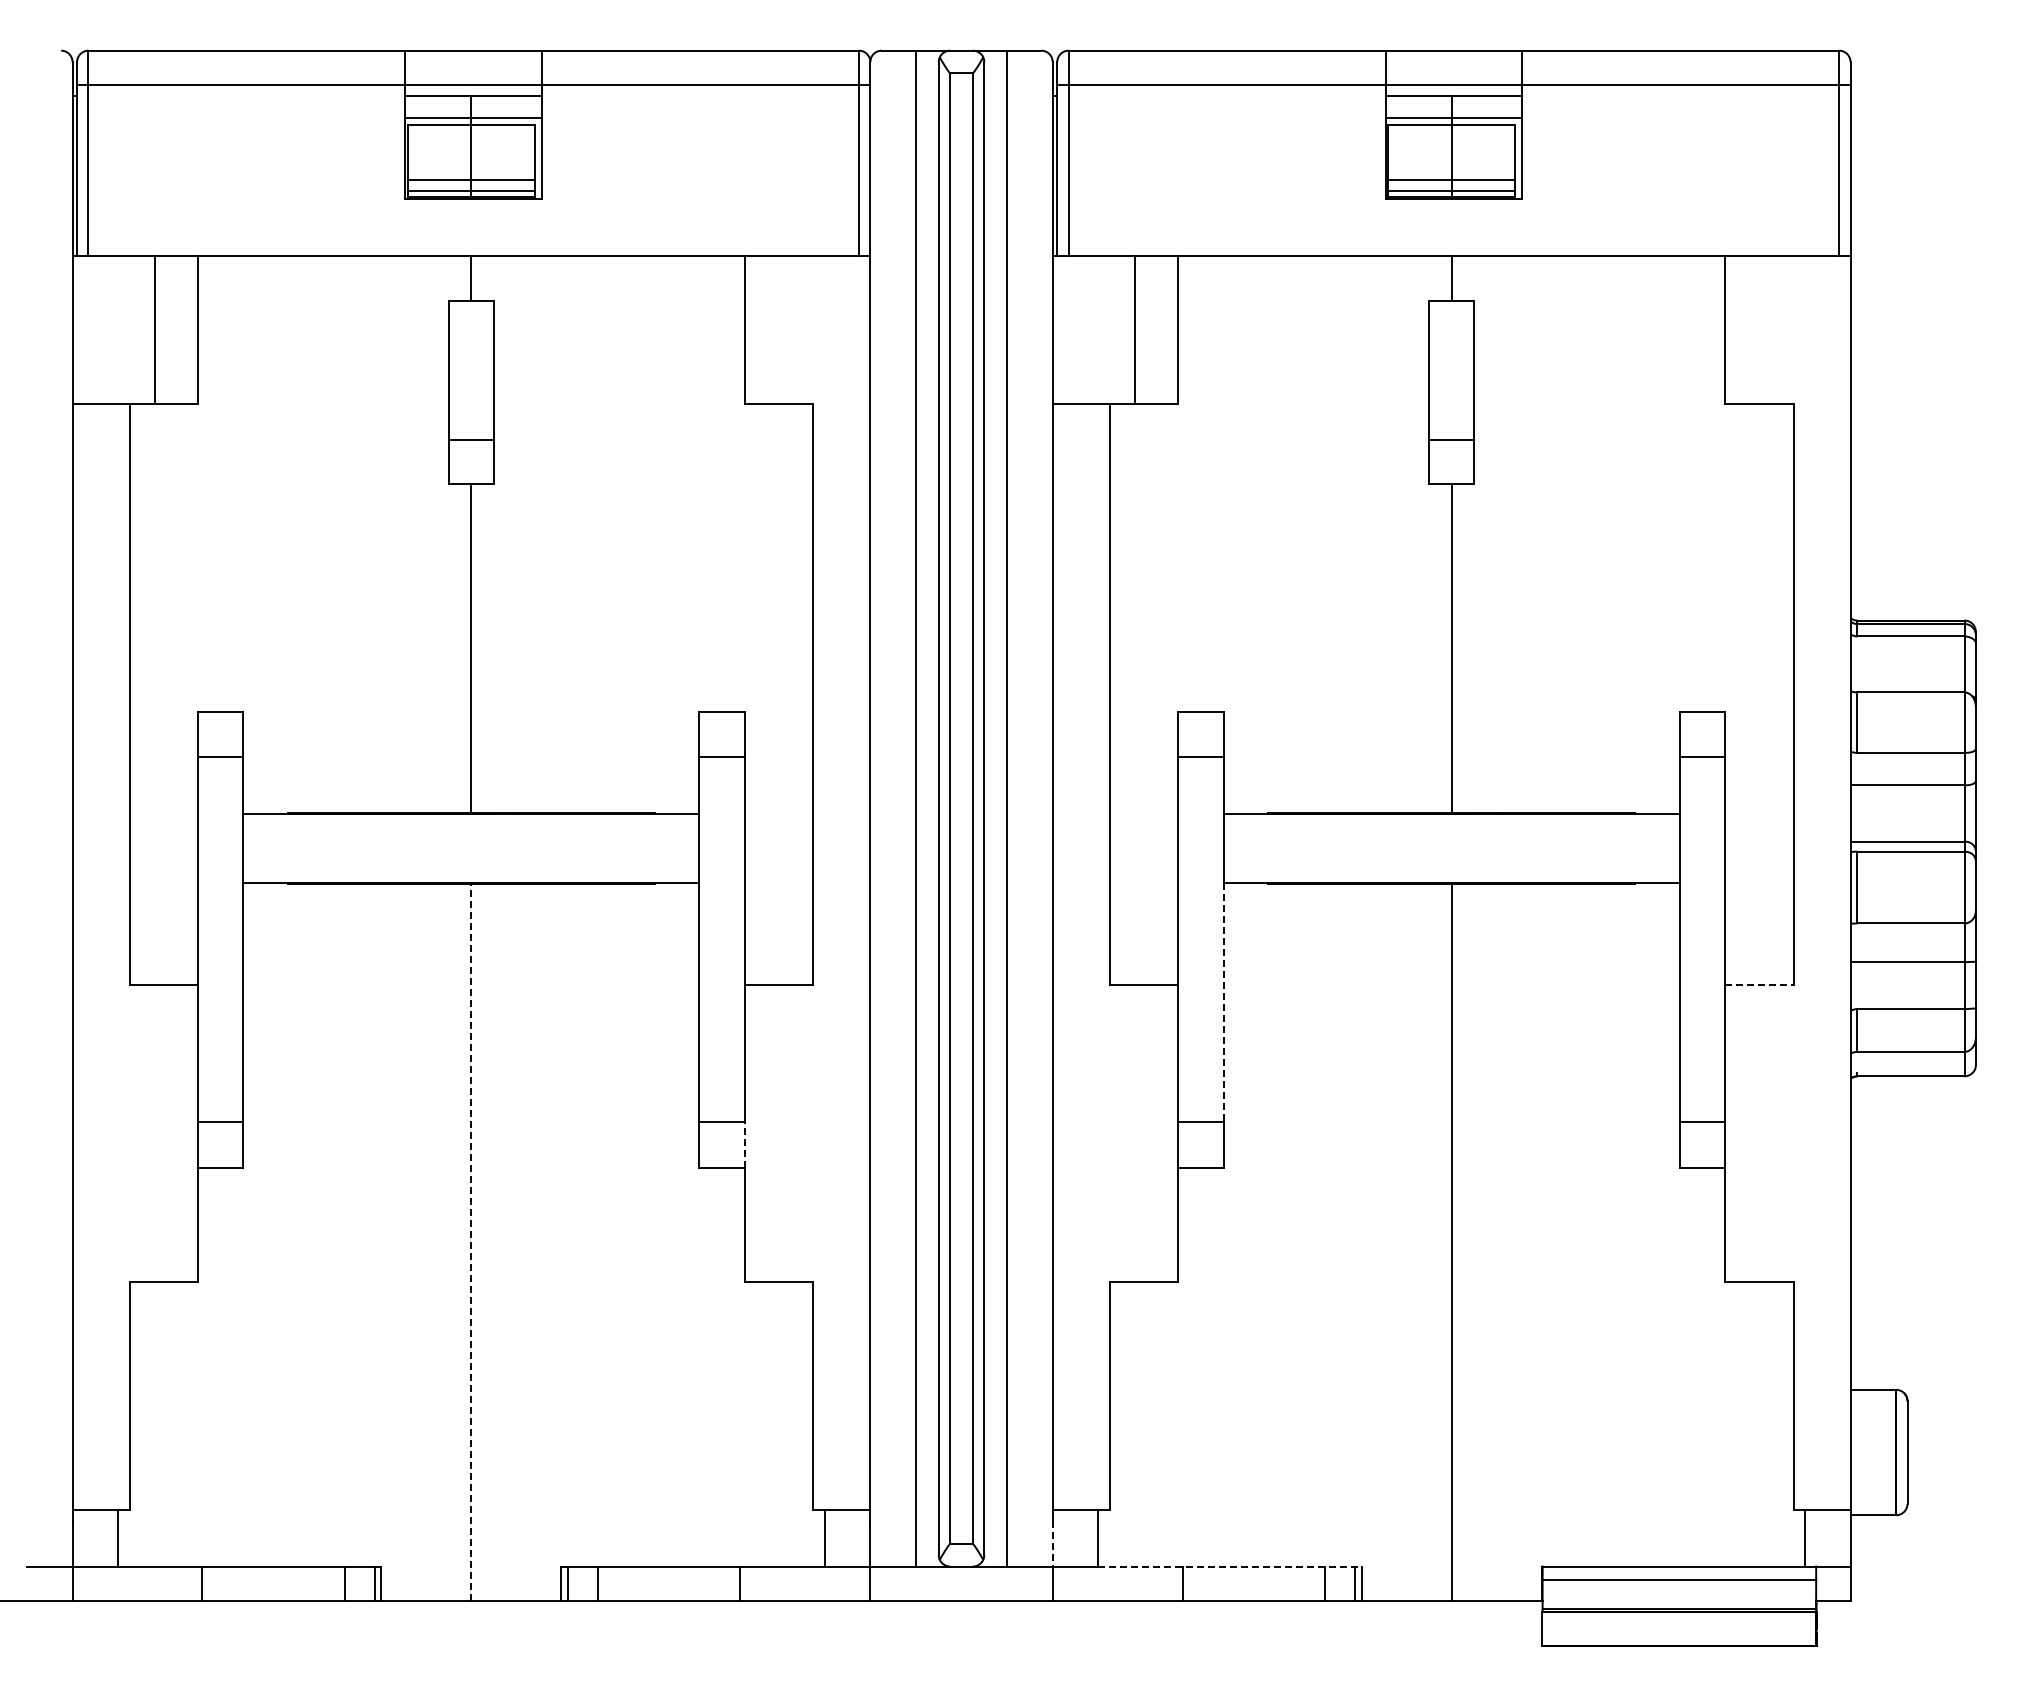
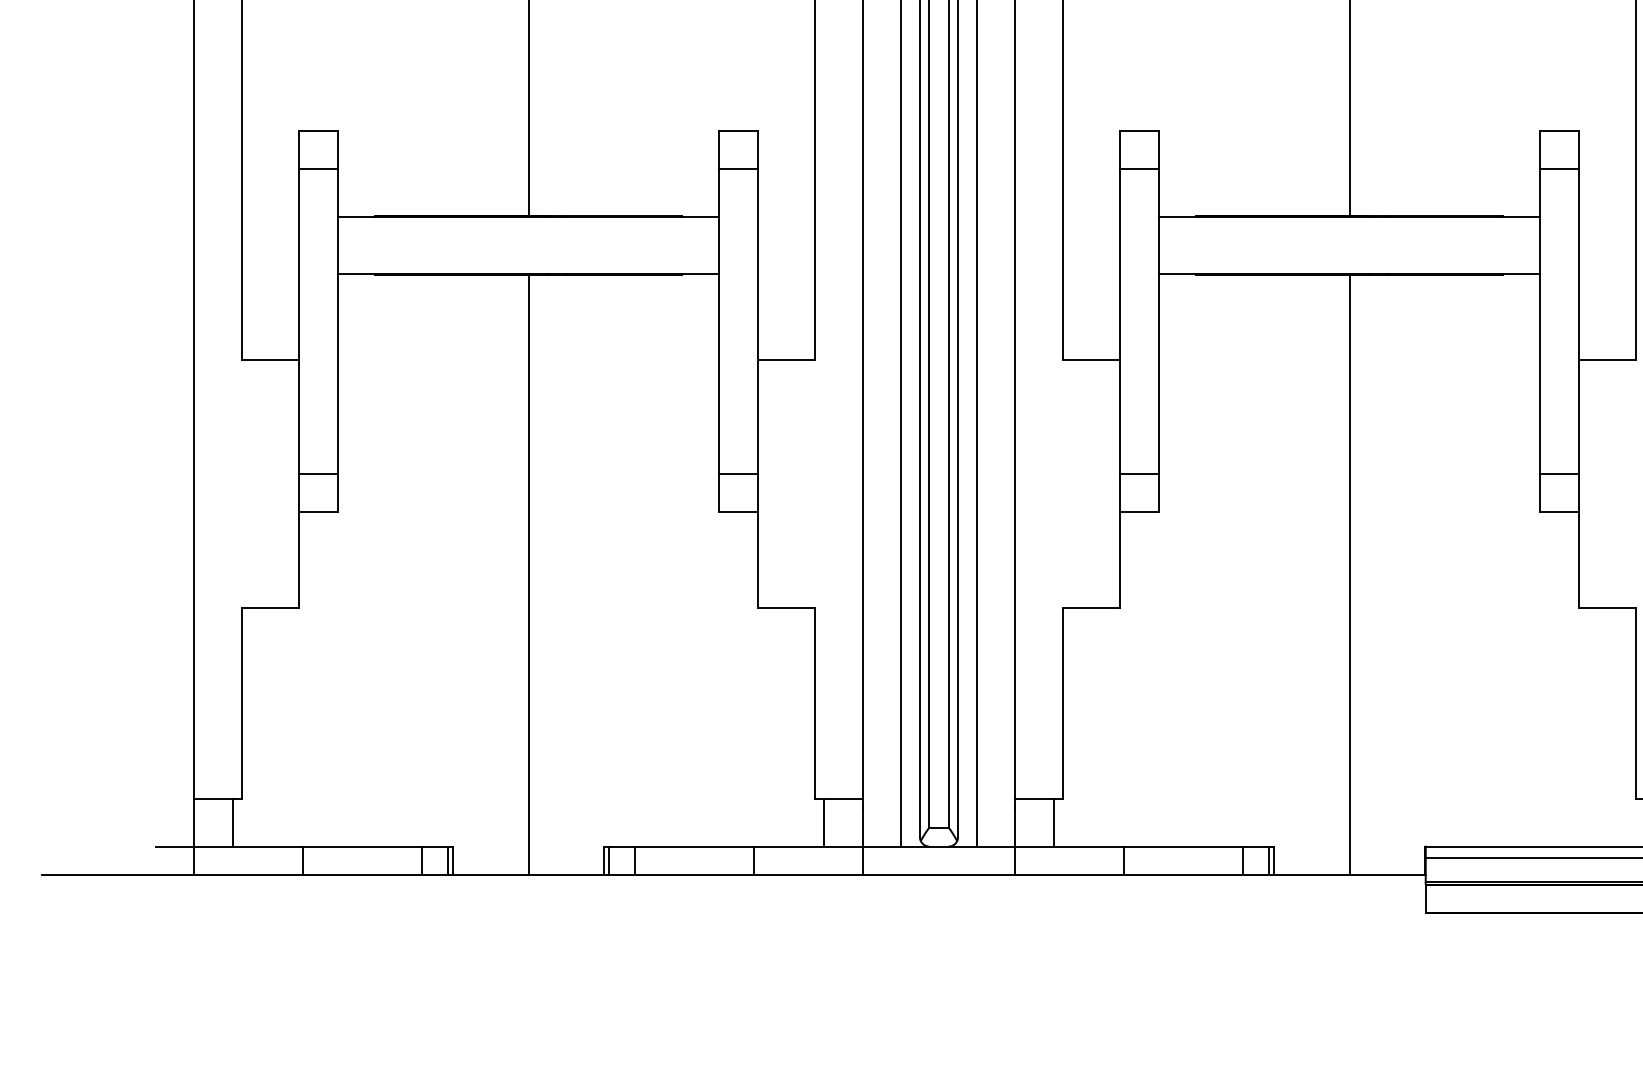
line: (1759, 985) -> (1607, 359), dashed -> solid
line: (1223, 1002) -> (1158, 374), dashed -> solid
line: (744, 1144) -> (757, 493), dashed -> solid
line: (471, 1241) -> (528, 574), dashed -> solid
line: (1052, 1543) -> (1015, 827), dashed -> solid
line: (1229, 1566) -> (1163, 846), dashed -> solid

